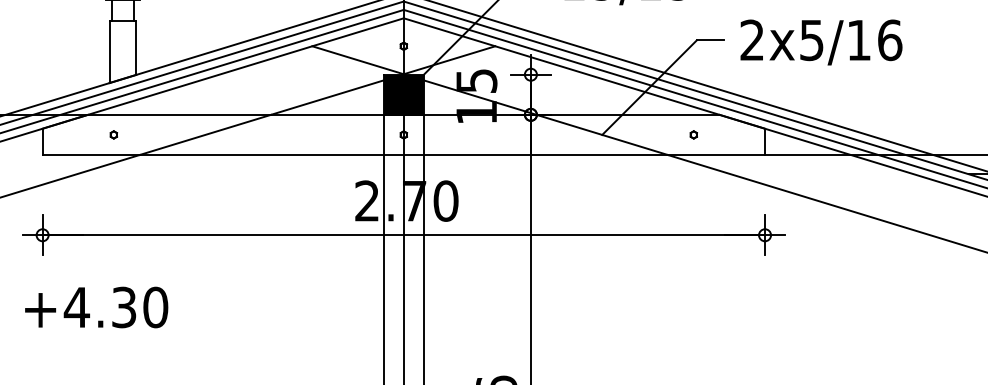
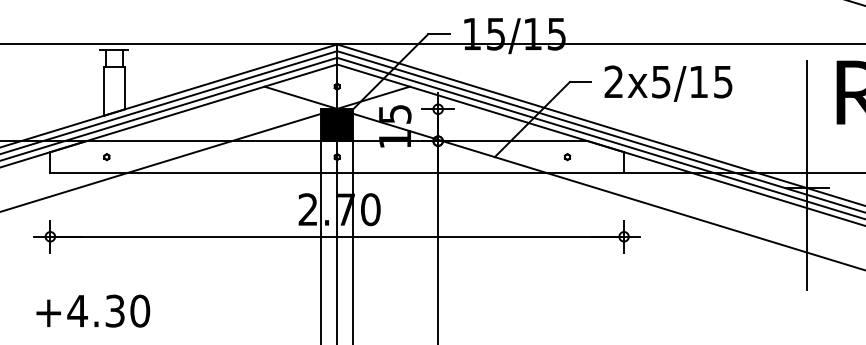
text: (890, 39) -> (723, 81), 2x5/16 -> 2x5/15
text: (96, 306) -> (93, 310), moved

